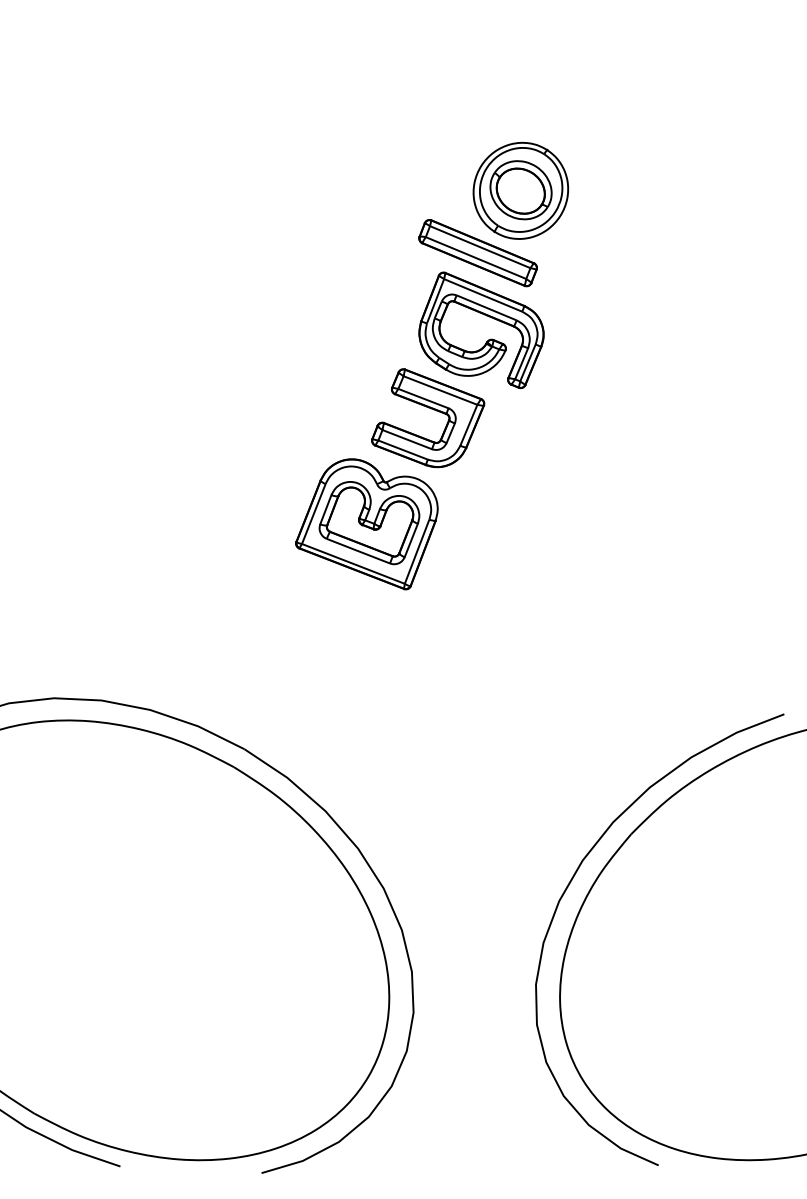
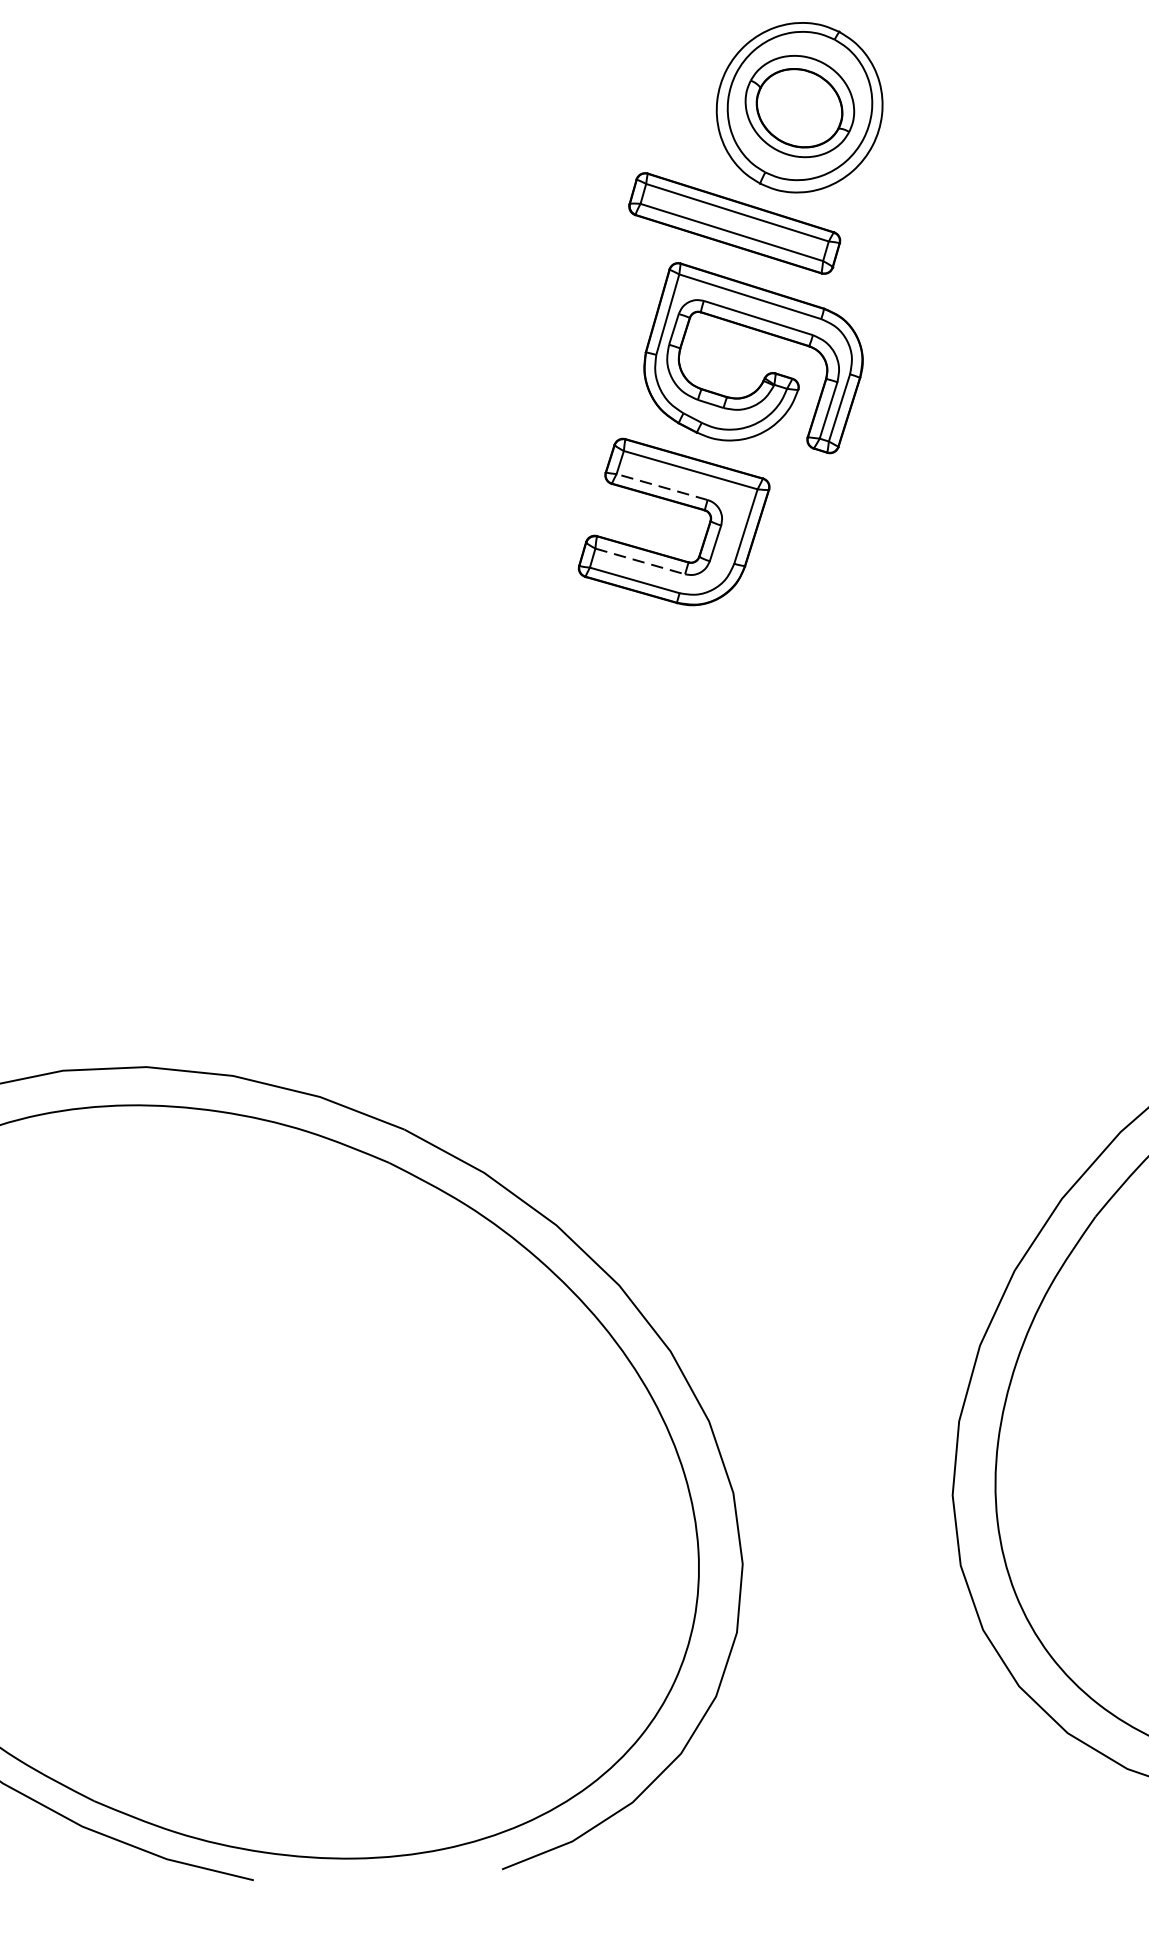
line: (423, 398) -> (662, 486), solid -> dashed
line: (407, 439) -> (640, 561), solid -> dashed
part: (366, 524) -> (582, 716), removed

